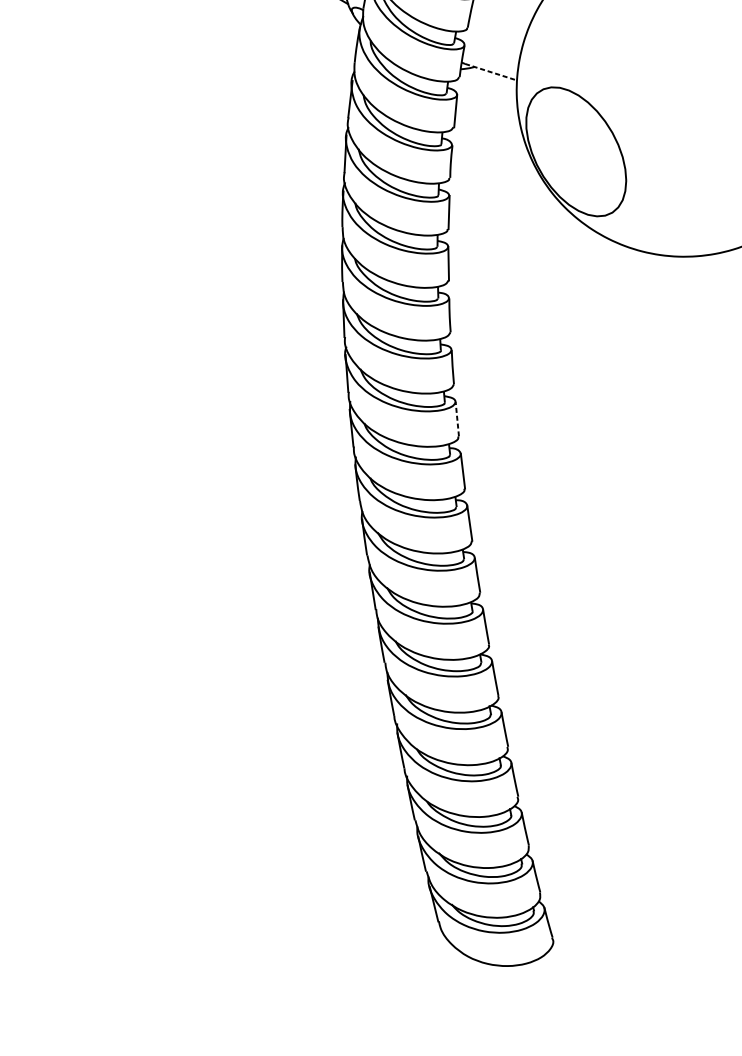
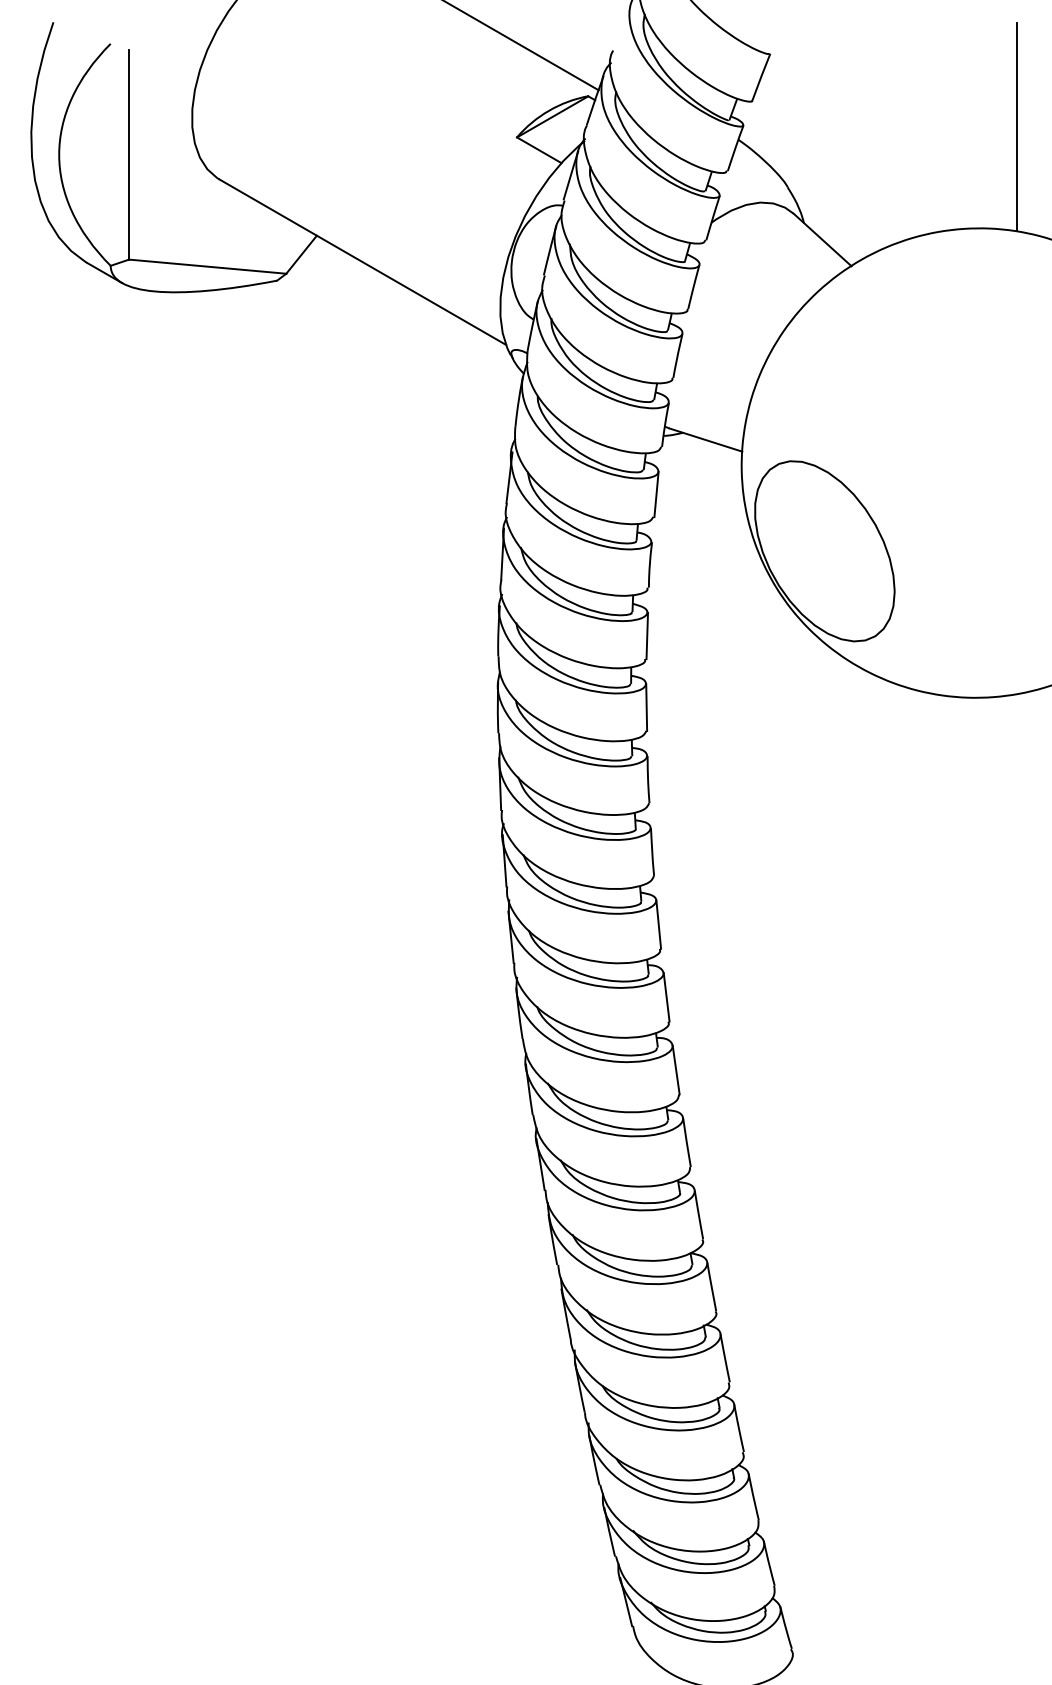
line: (491, 72) -> (706, 440), dashed -> solid
line: (457, 419) -> (658, 924), dashed -> solid

